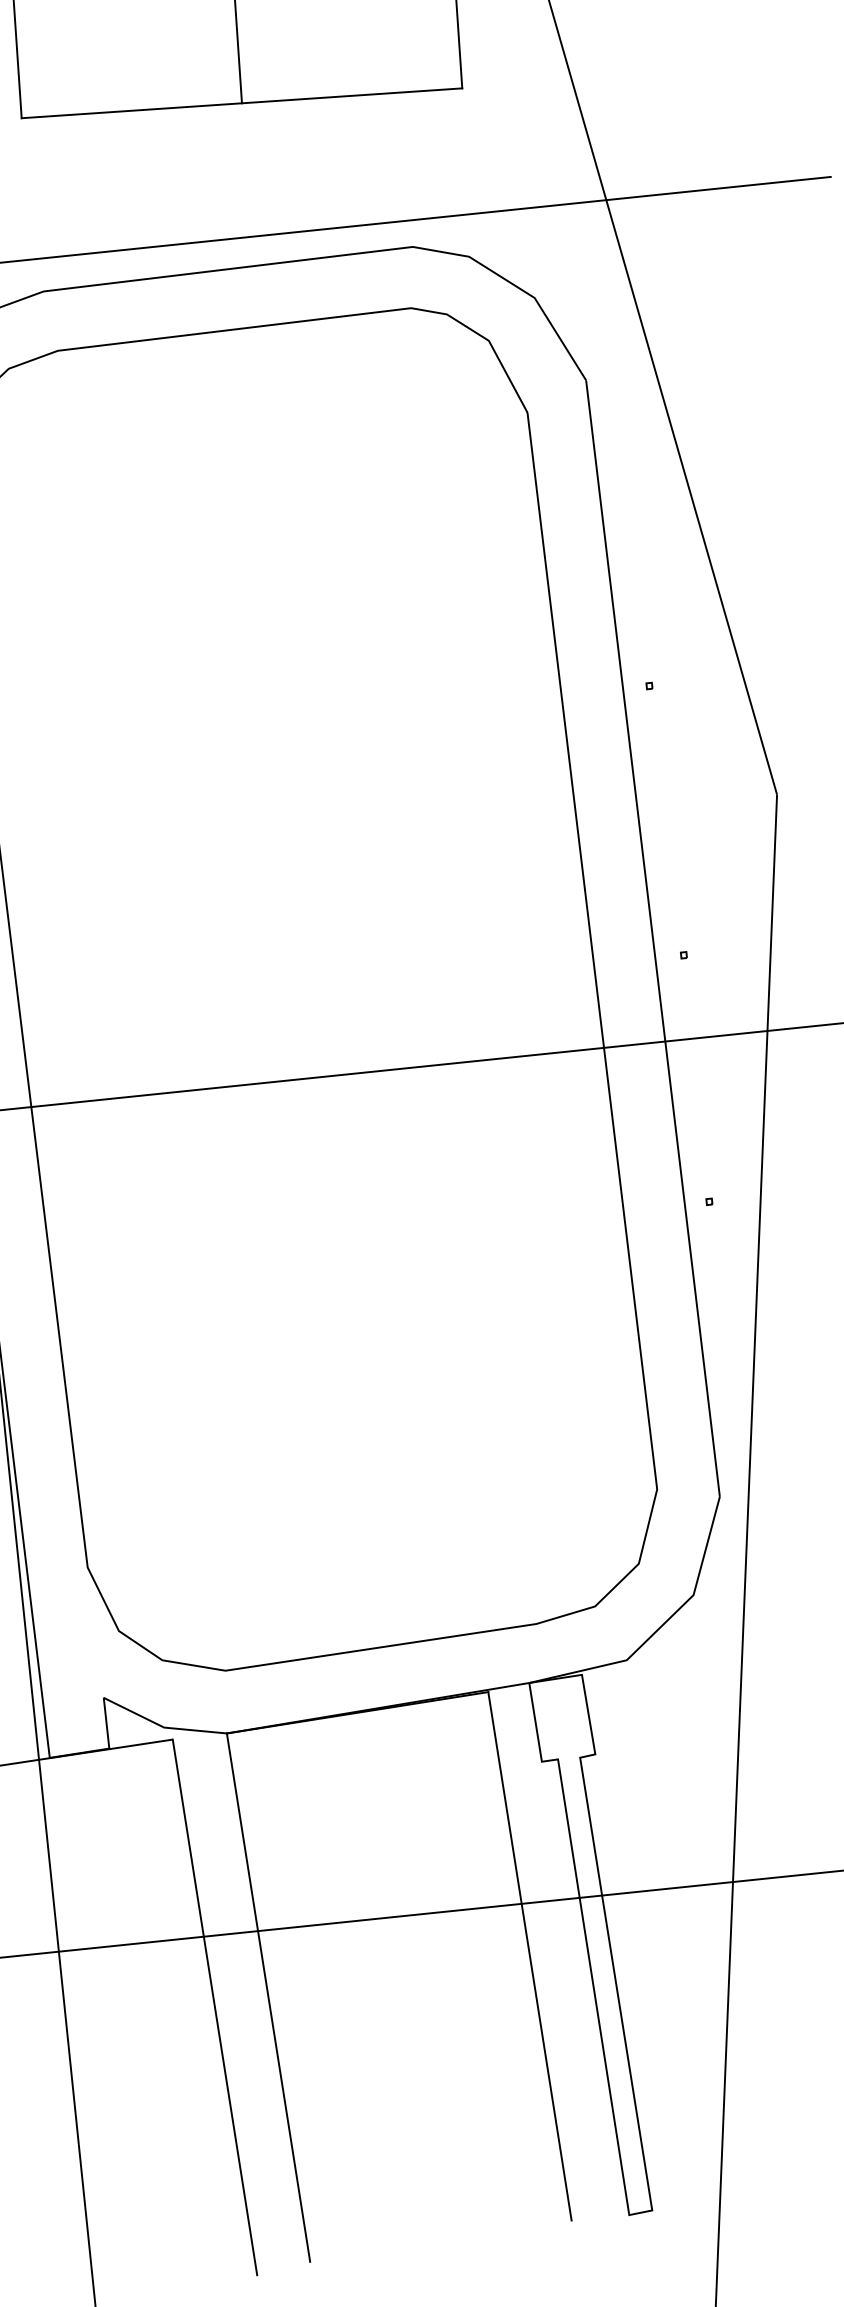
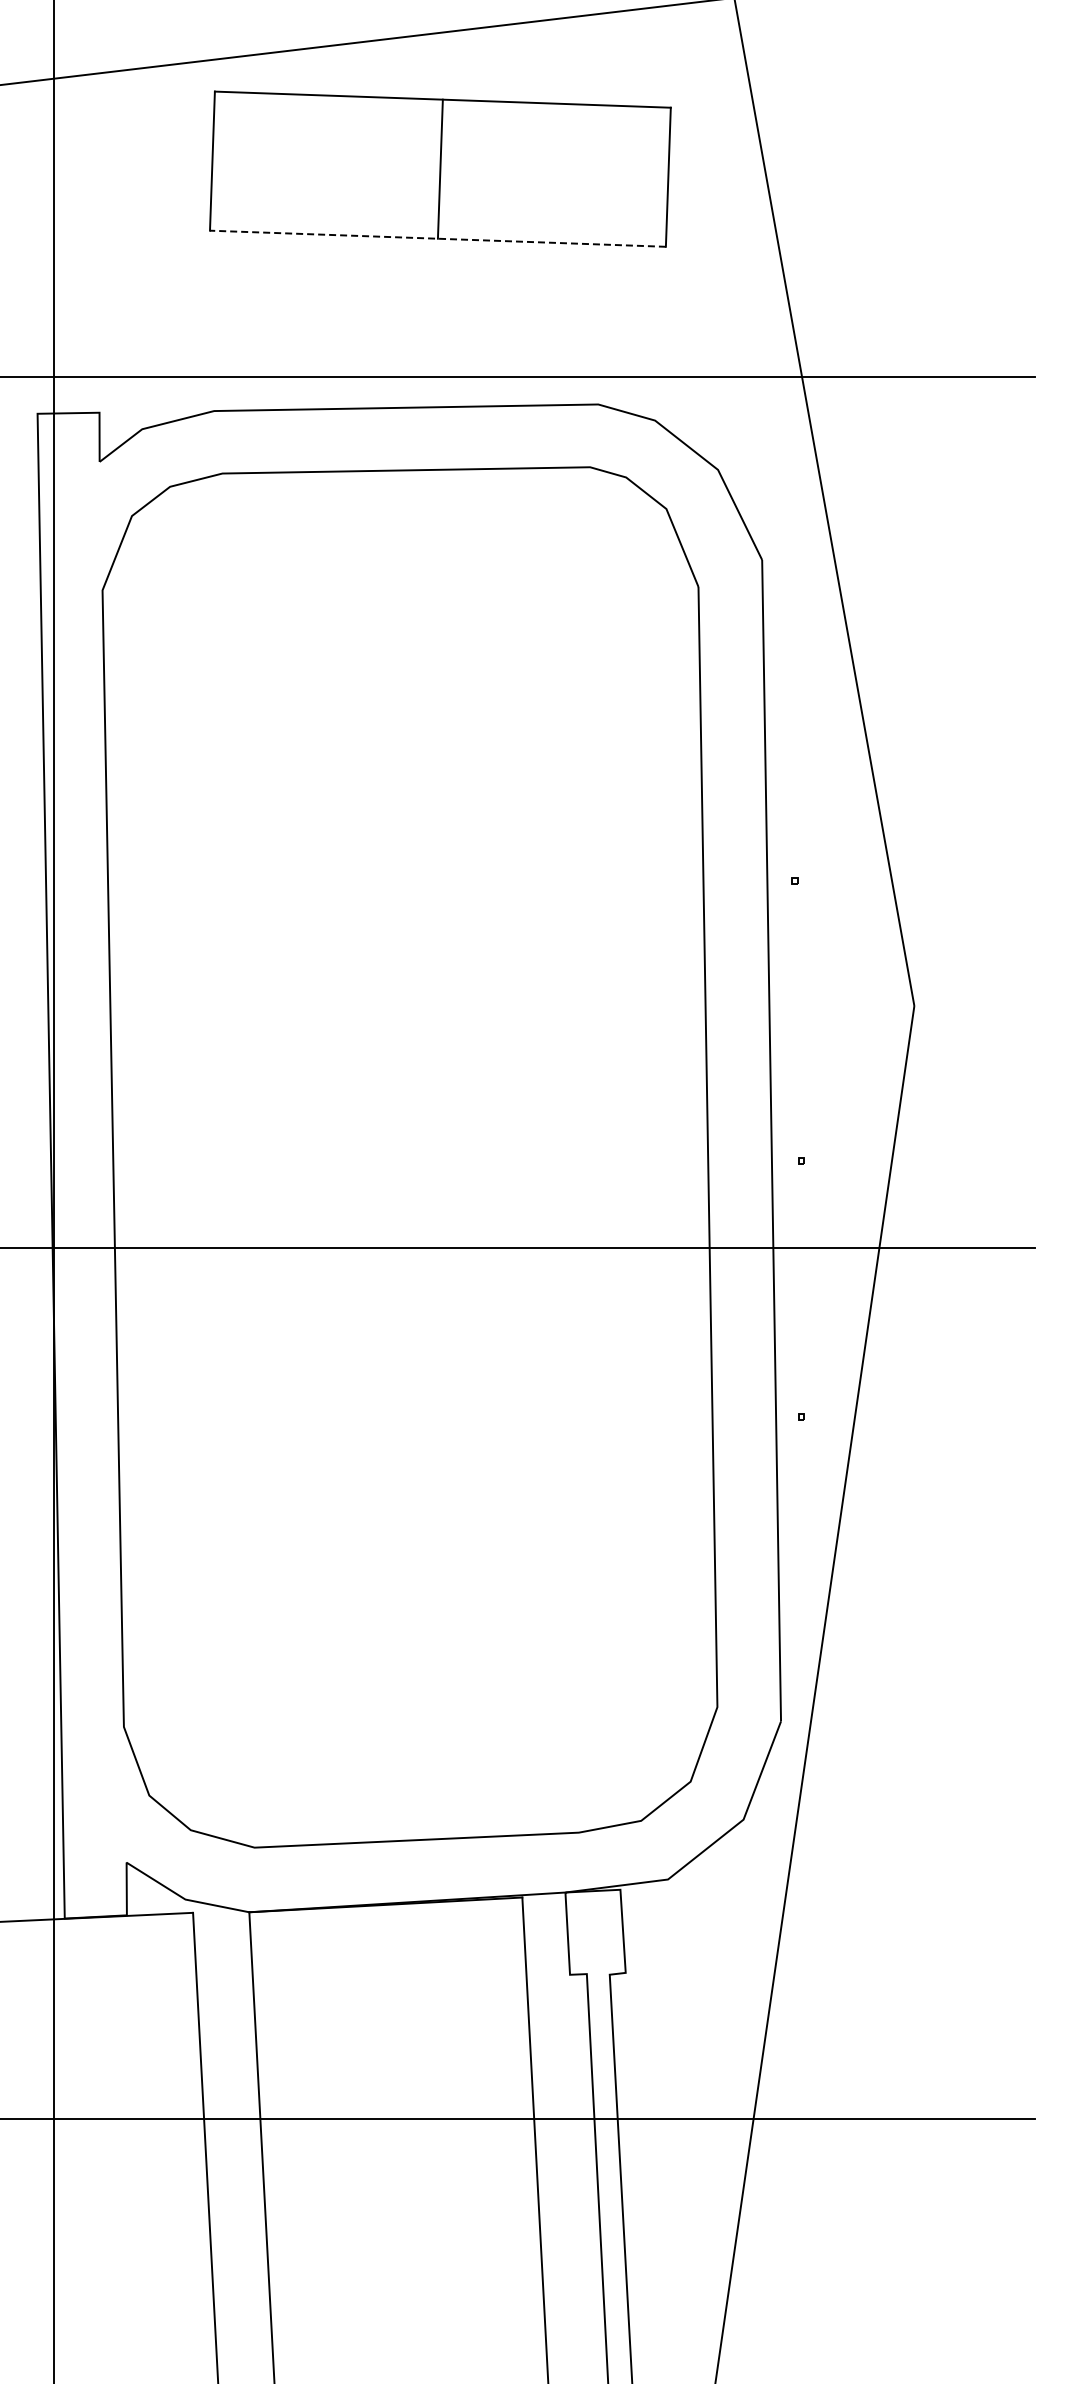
line: (241, 103) -> (437, 238), solid -> dashed

